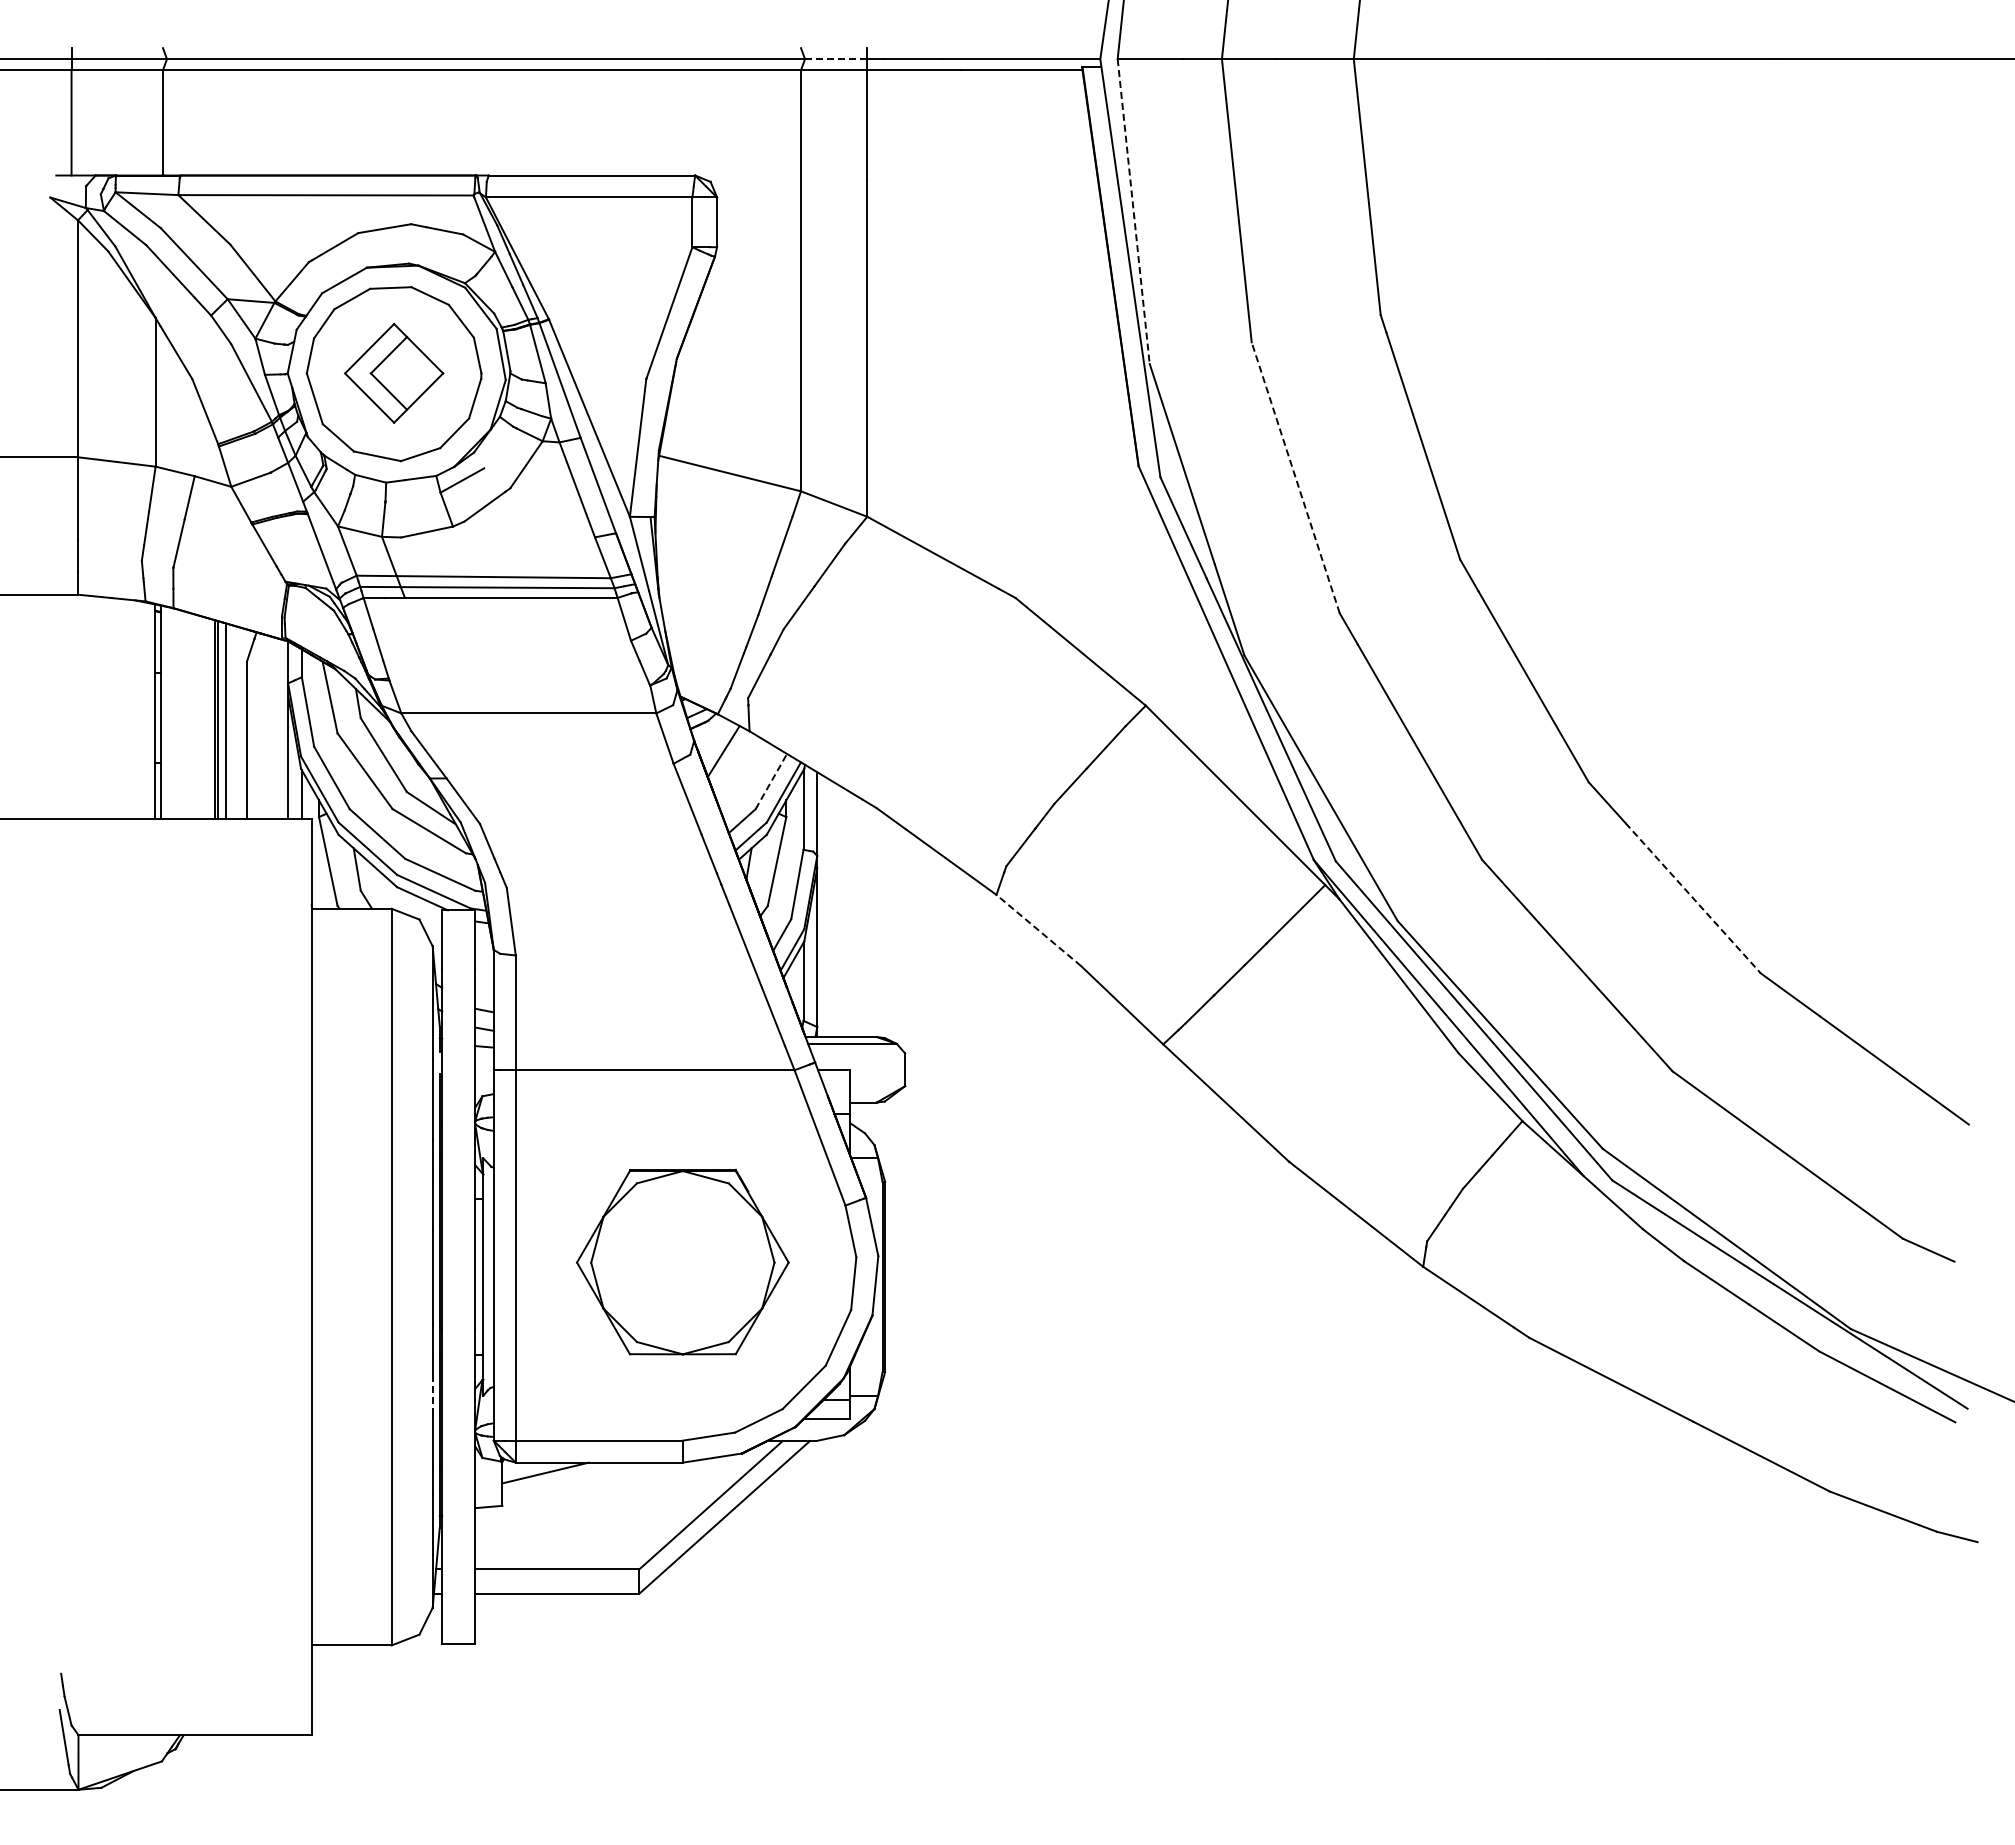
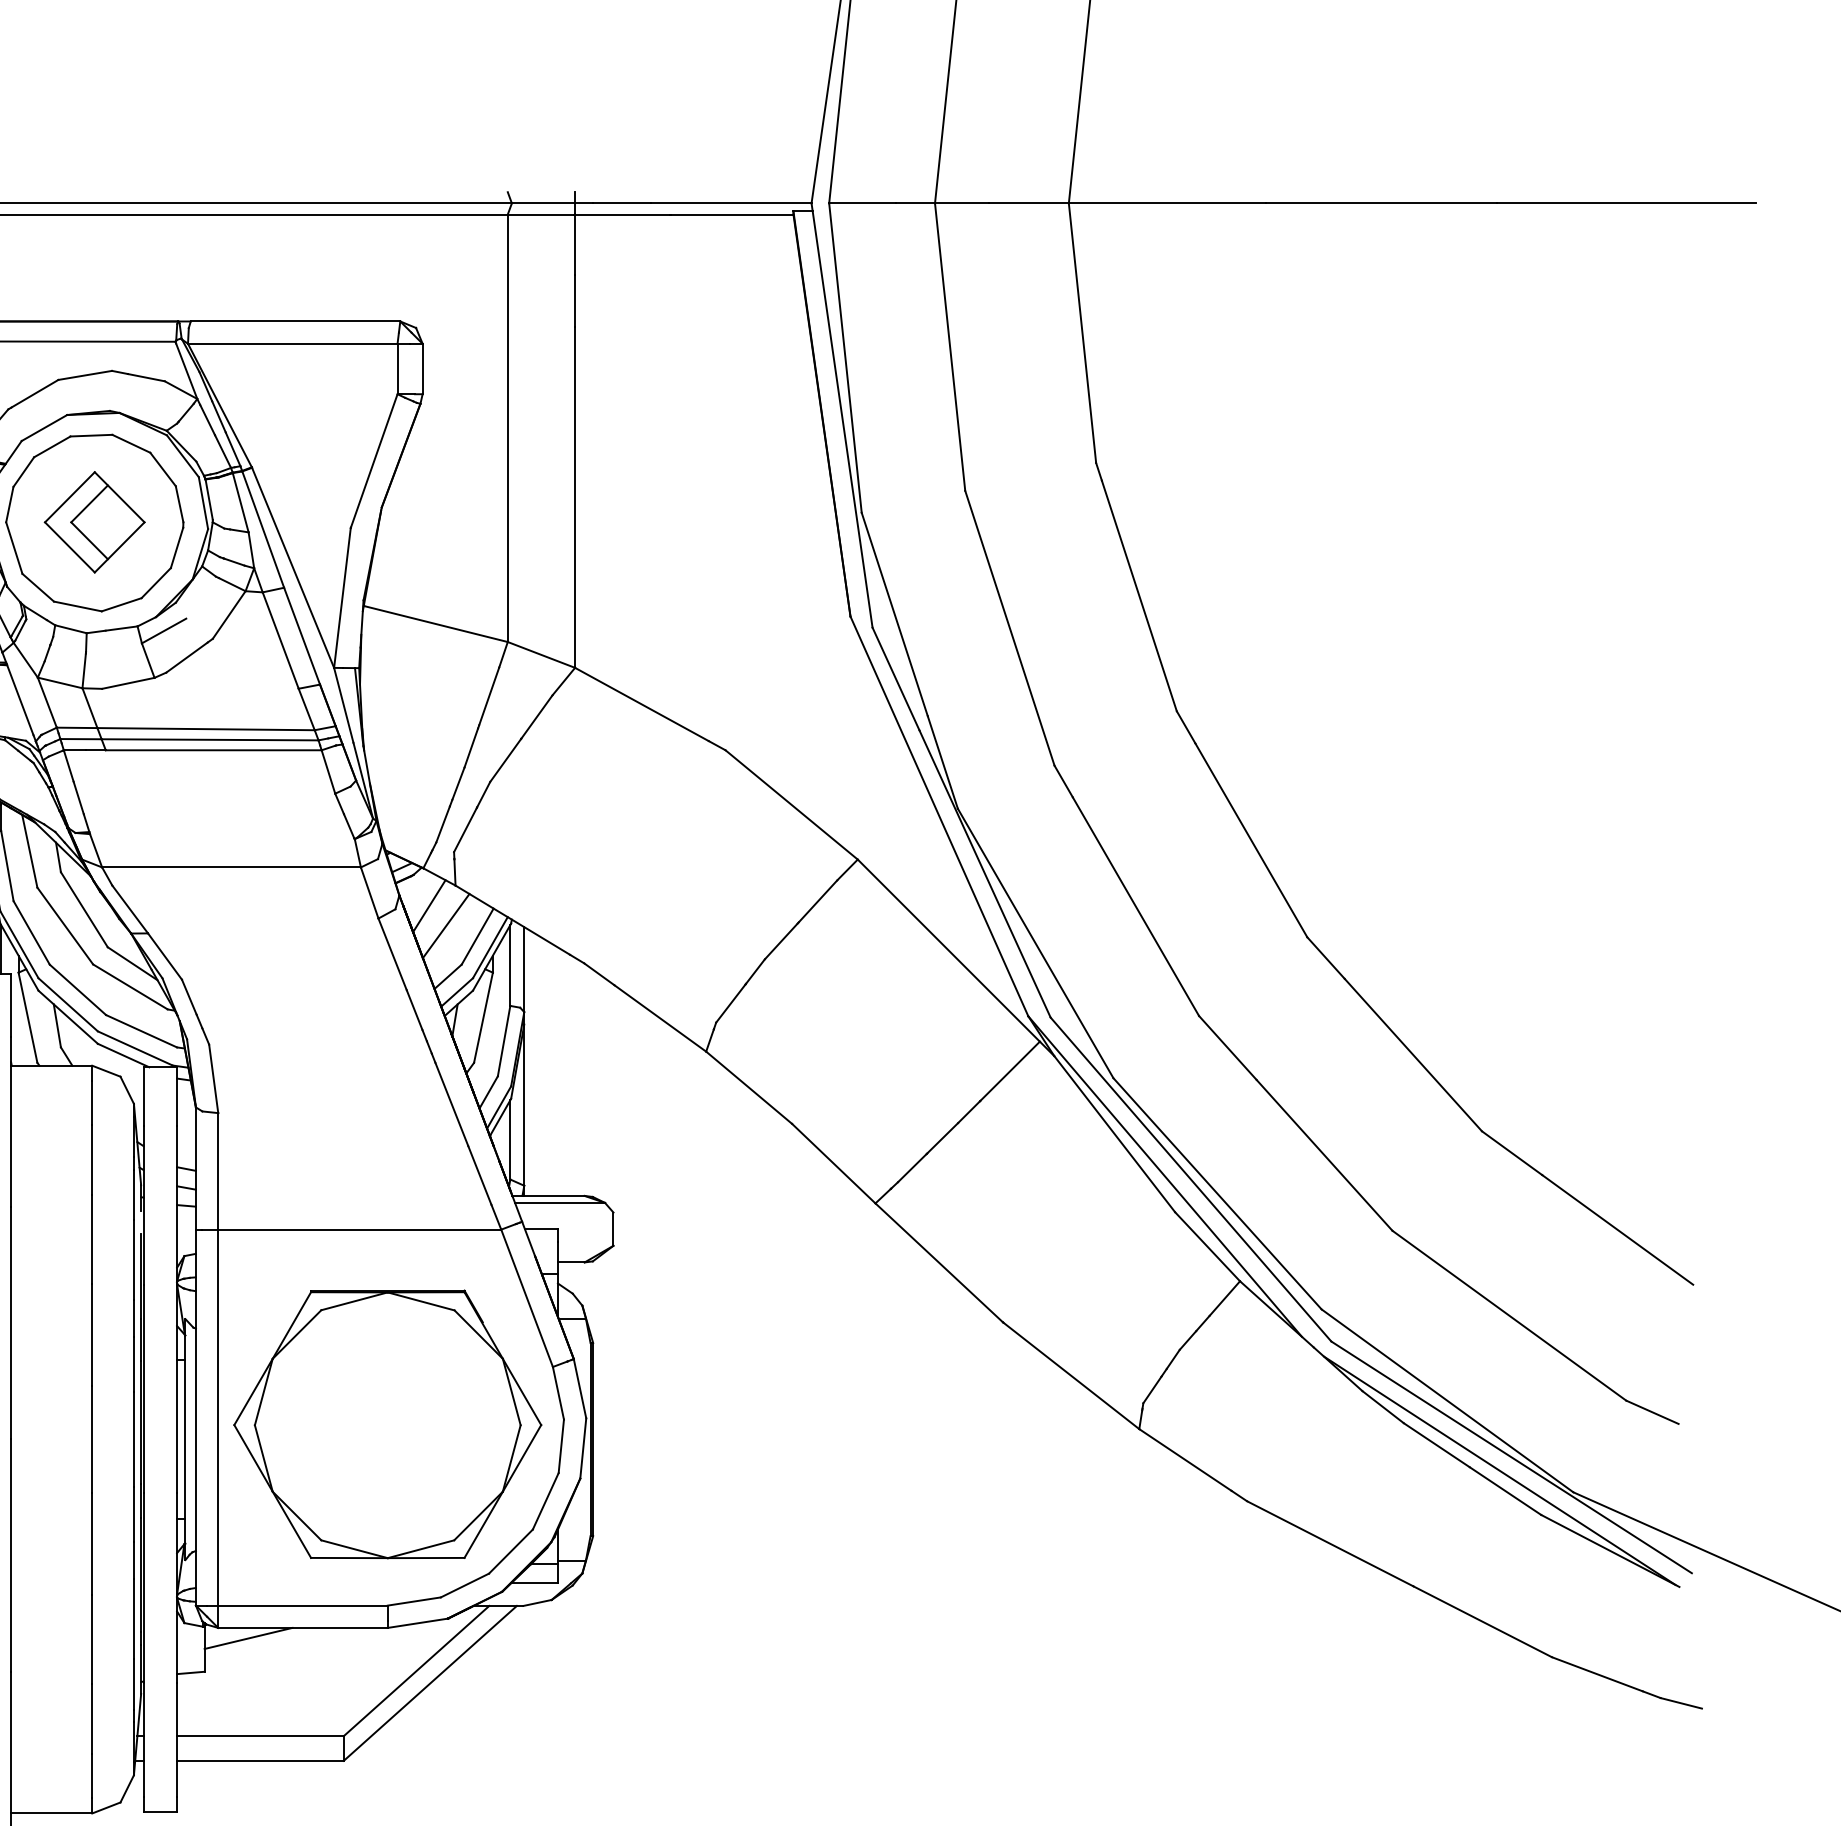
line: (835, 59) -> (542, 203), dashed -> solid
line: (1133, 212) -> (845, 359), dashed -> solid
line: (1295, 477) -> (1009, 627), dashed -> solid
line: (740, 770) -> (446, 925), added
line: (771, 781) -> (477, 936), dashed -> solid
line: (1693, 898) -> (1413, 1055), dashed -> solid
line: (1038, 930) -> (748, 1087), dashed -> solid
part: (682, 1261) -> (387, 1423), size x1.43
line: (1778, 1307) -> (1499, 1470), added
line: (432, 1395) -> (133, 1559), dashed -> solid

